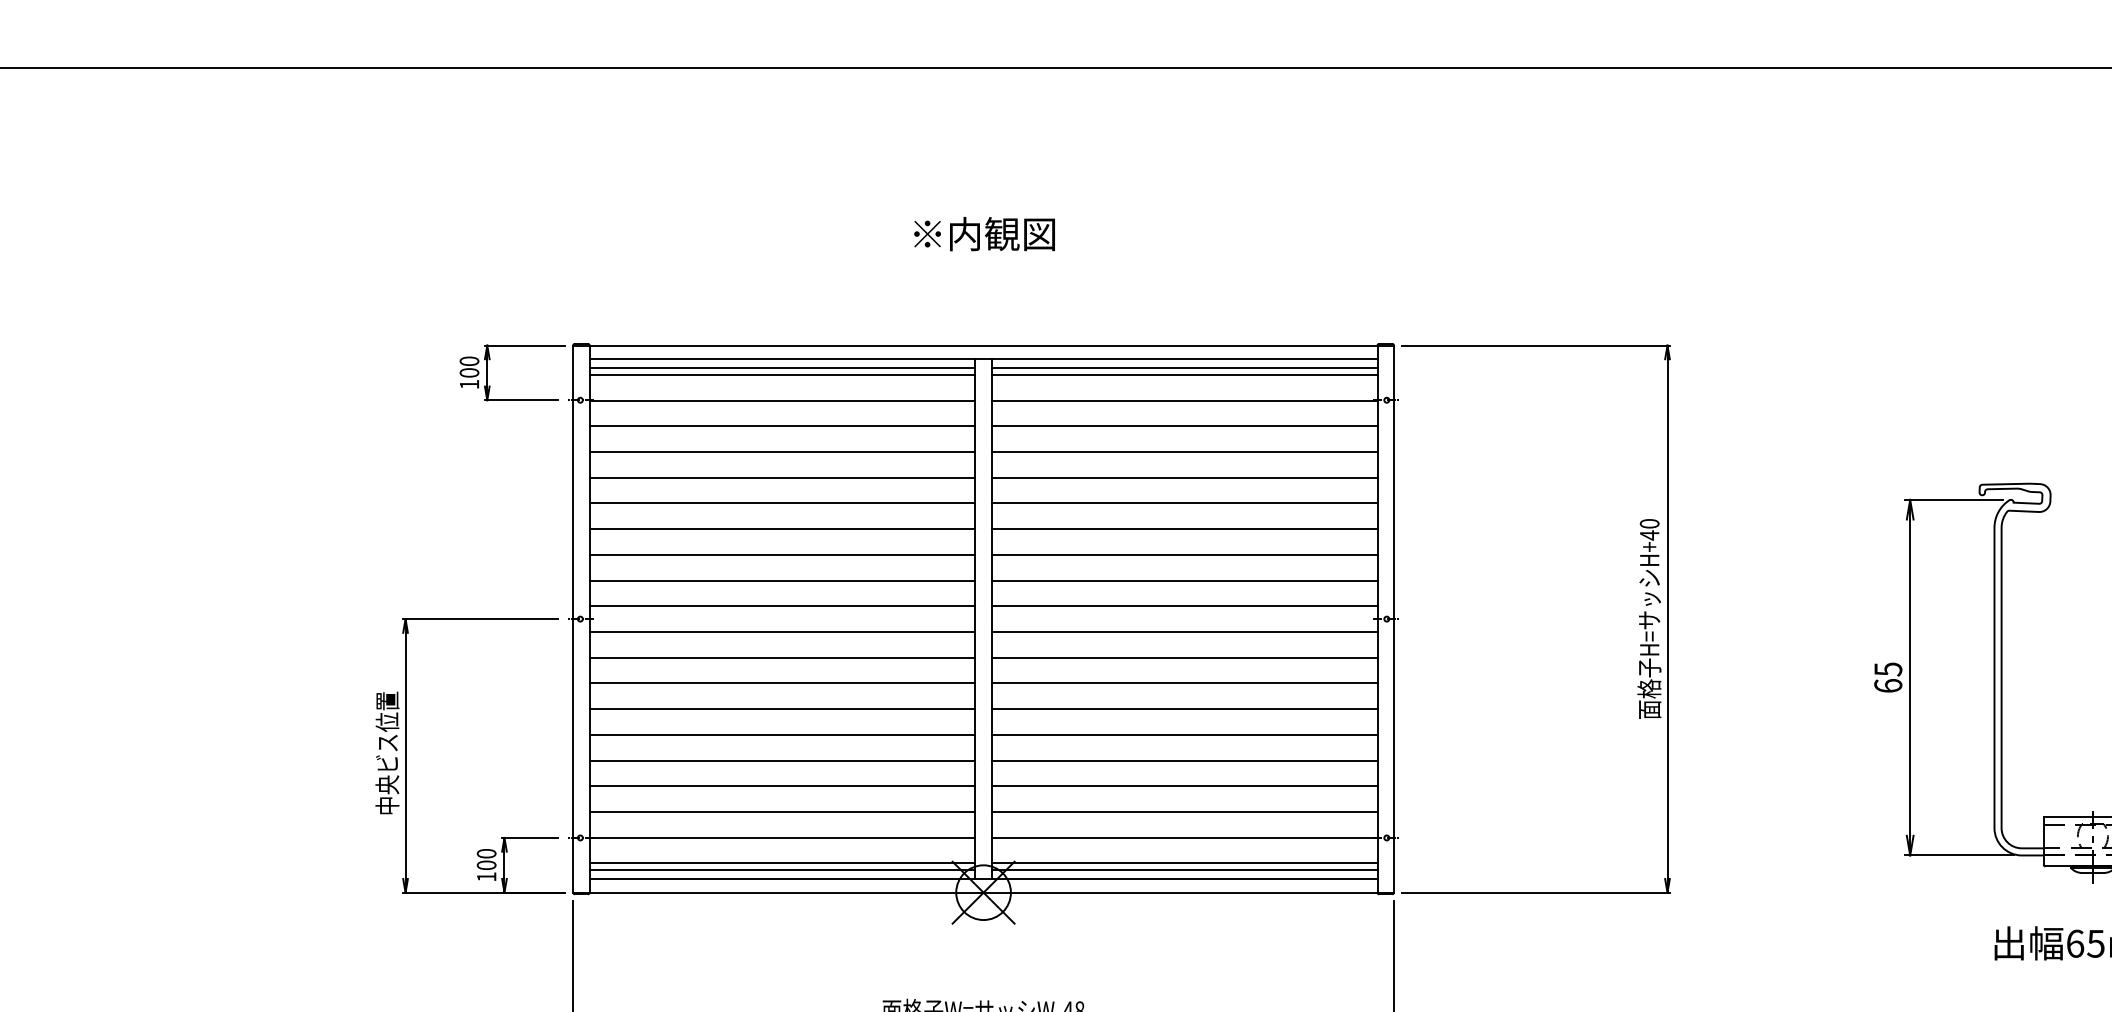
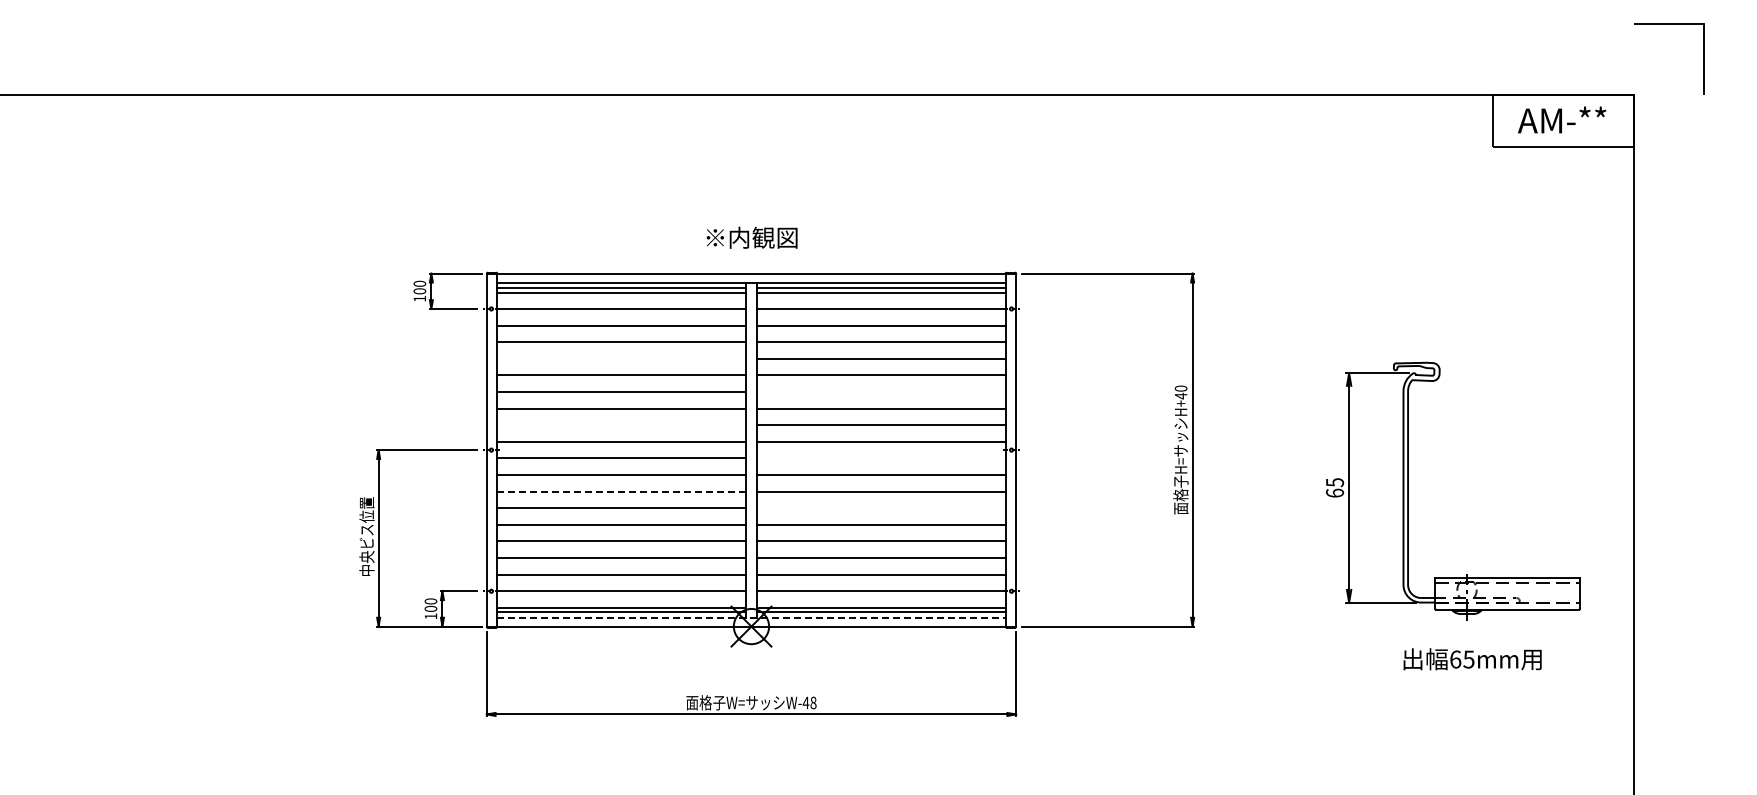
text: (983, 233) -> (751, 237), moved
line: (782, 477) -> (621, 358), removed
line: (1183, 529) -> (880, 392), removed
line: (782, 580) -> (621, 425), removed
line: (1183, 632) -> (880, 458), removed
line: (783, 683) -> (622, 491), solid -> dashed
line: (1183, 709) -> (880, 508), removed
line: (983, 878) -> (751, 617), solid -> dashed

